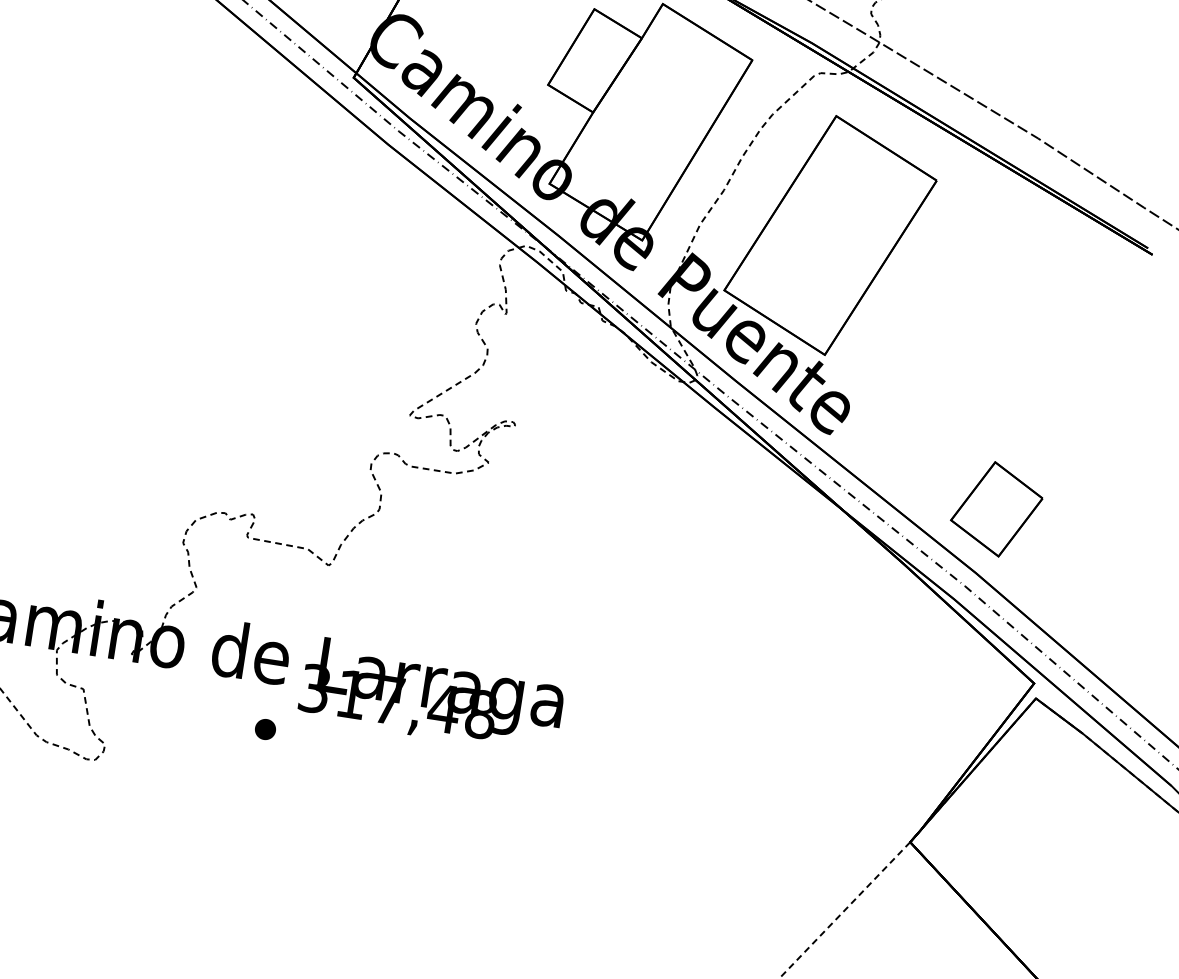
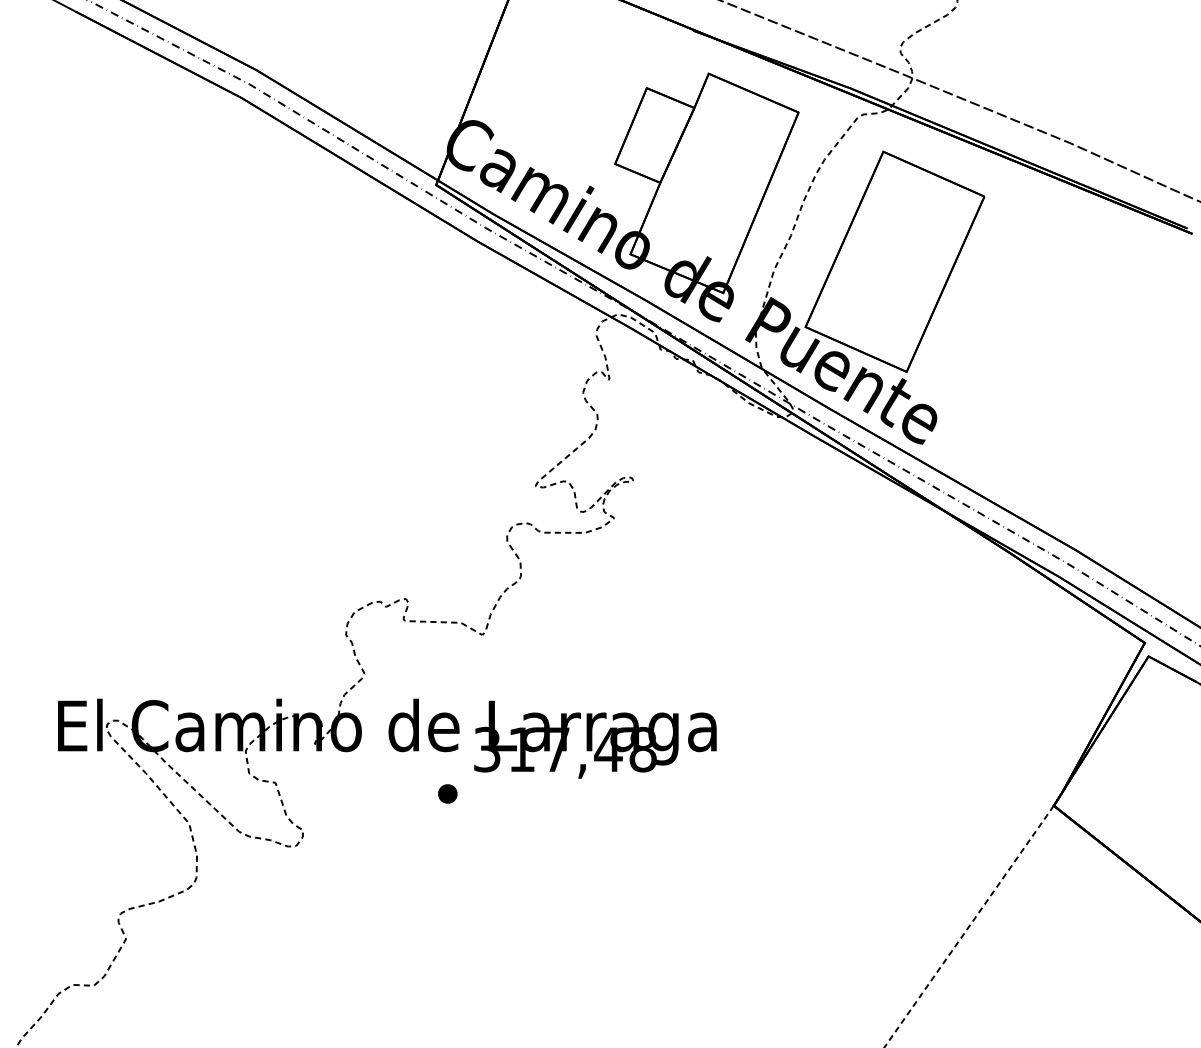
part: (996, 508) -> (1085, 488), removed

